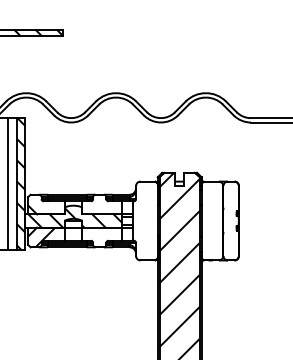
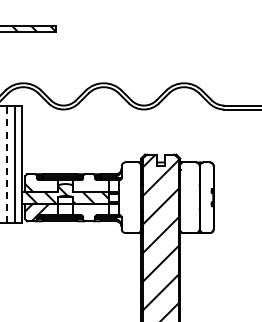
line: (7, 183) -> (6, 164), solid -> dashed
hatch: (20, 183) -> (18, 164), removed

